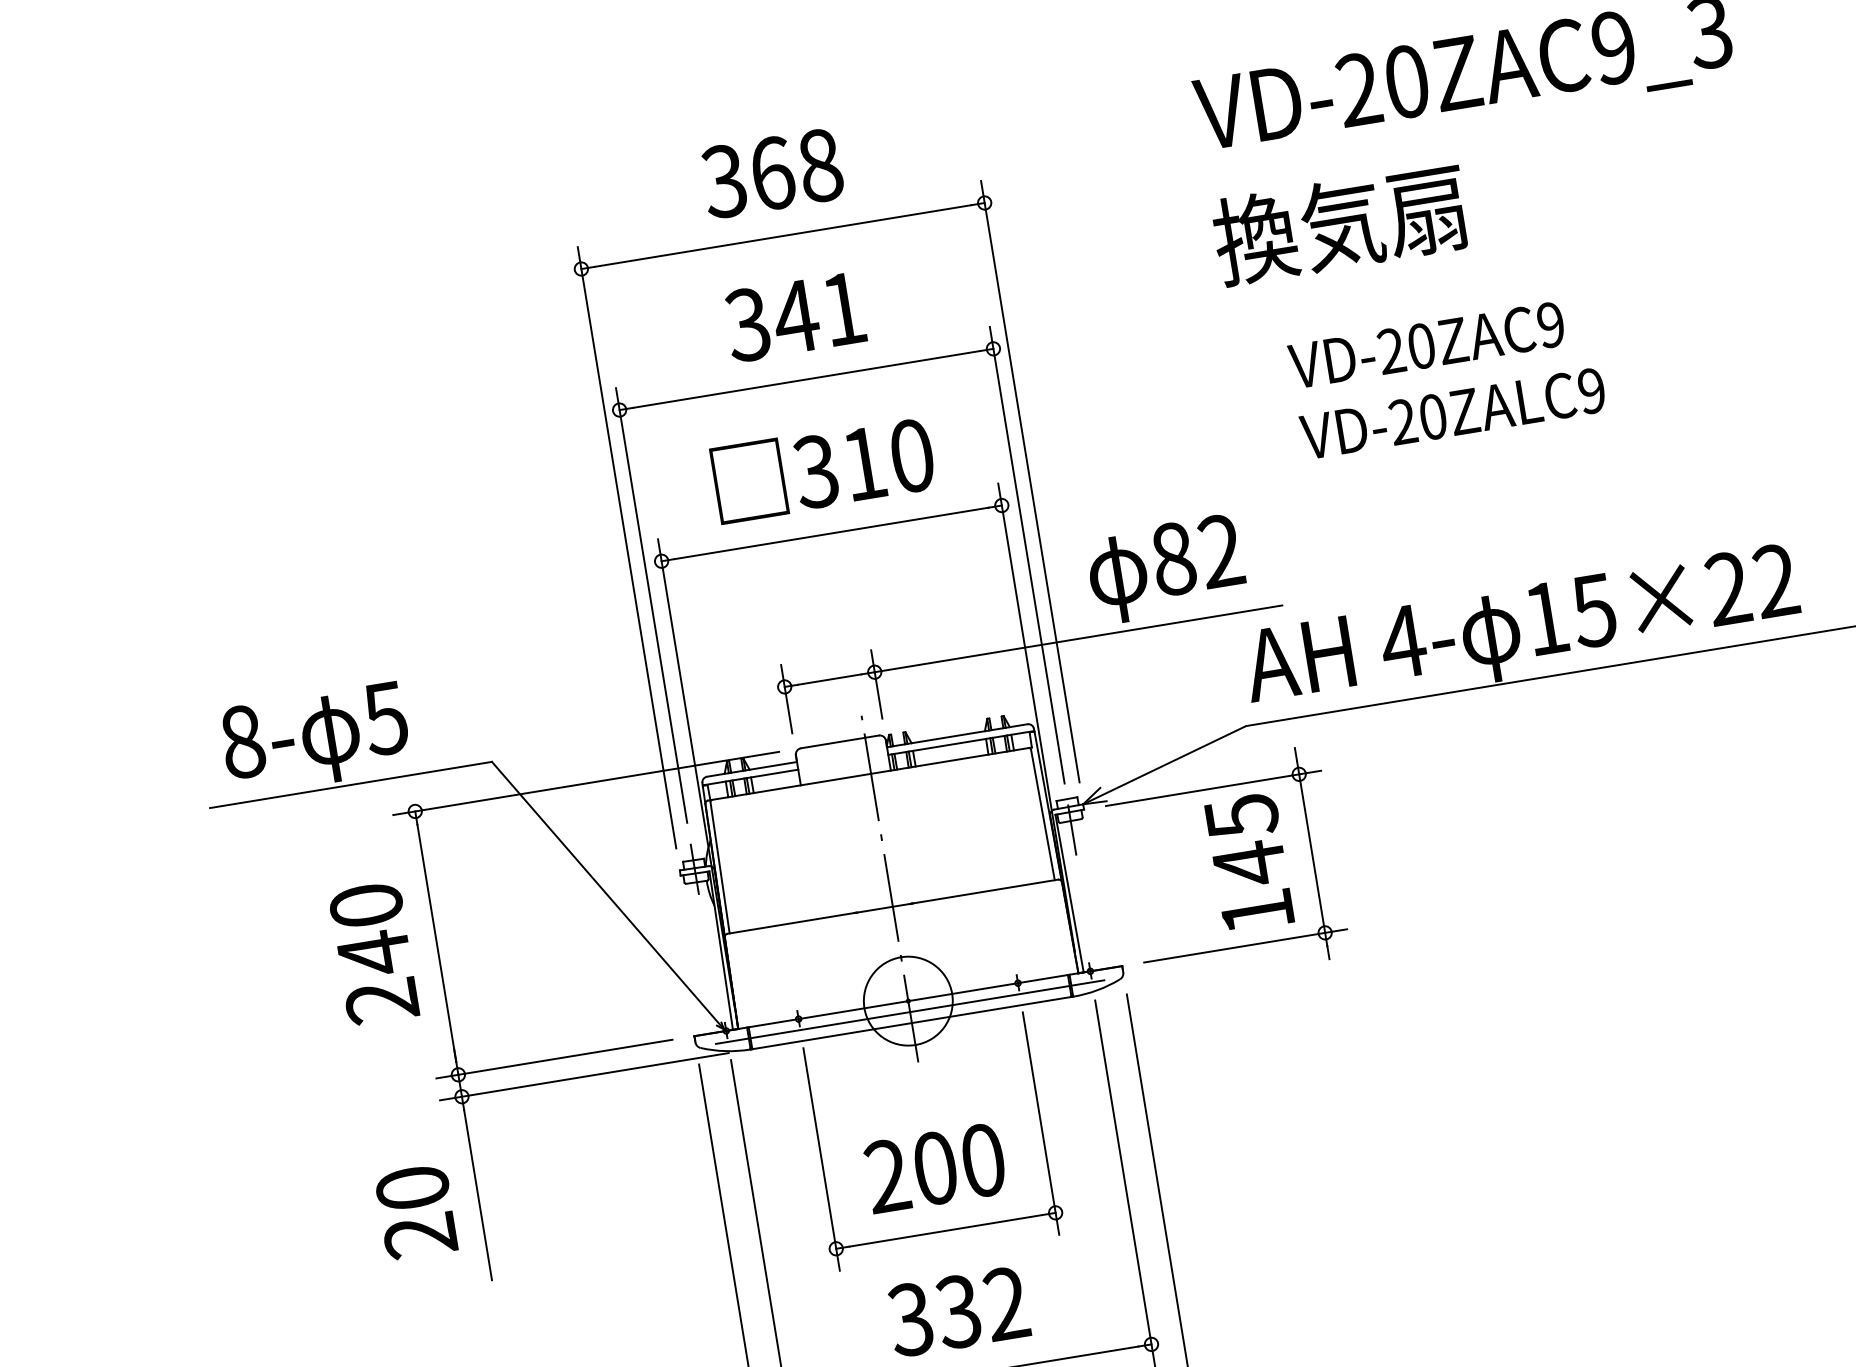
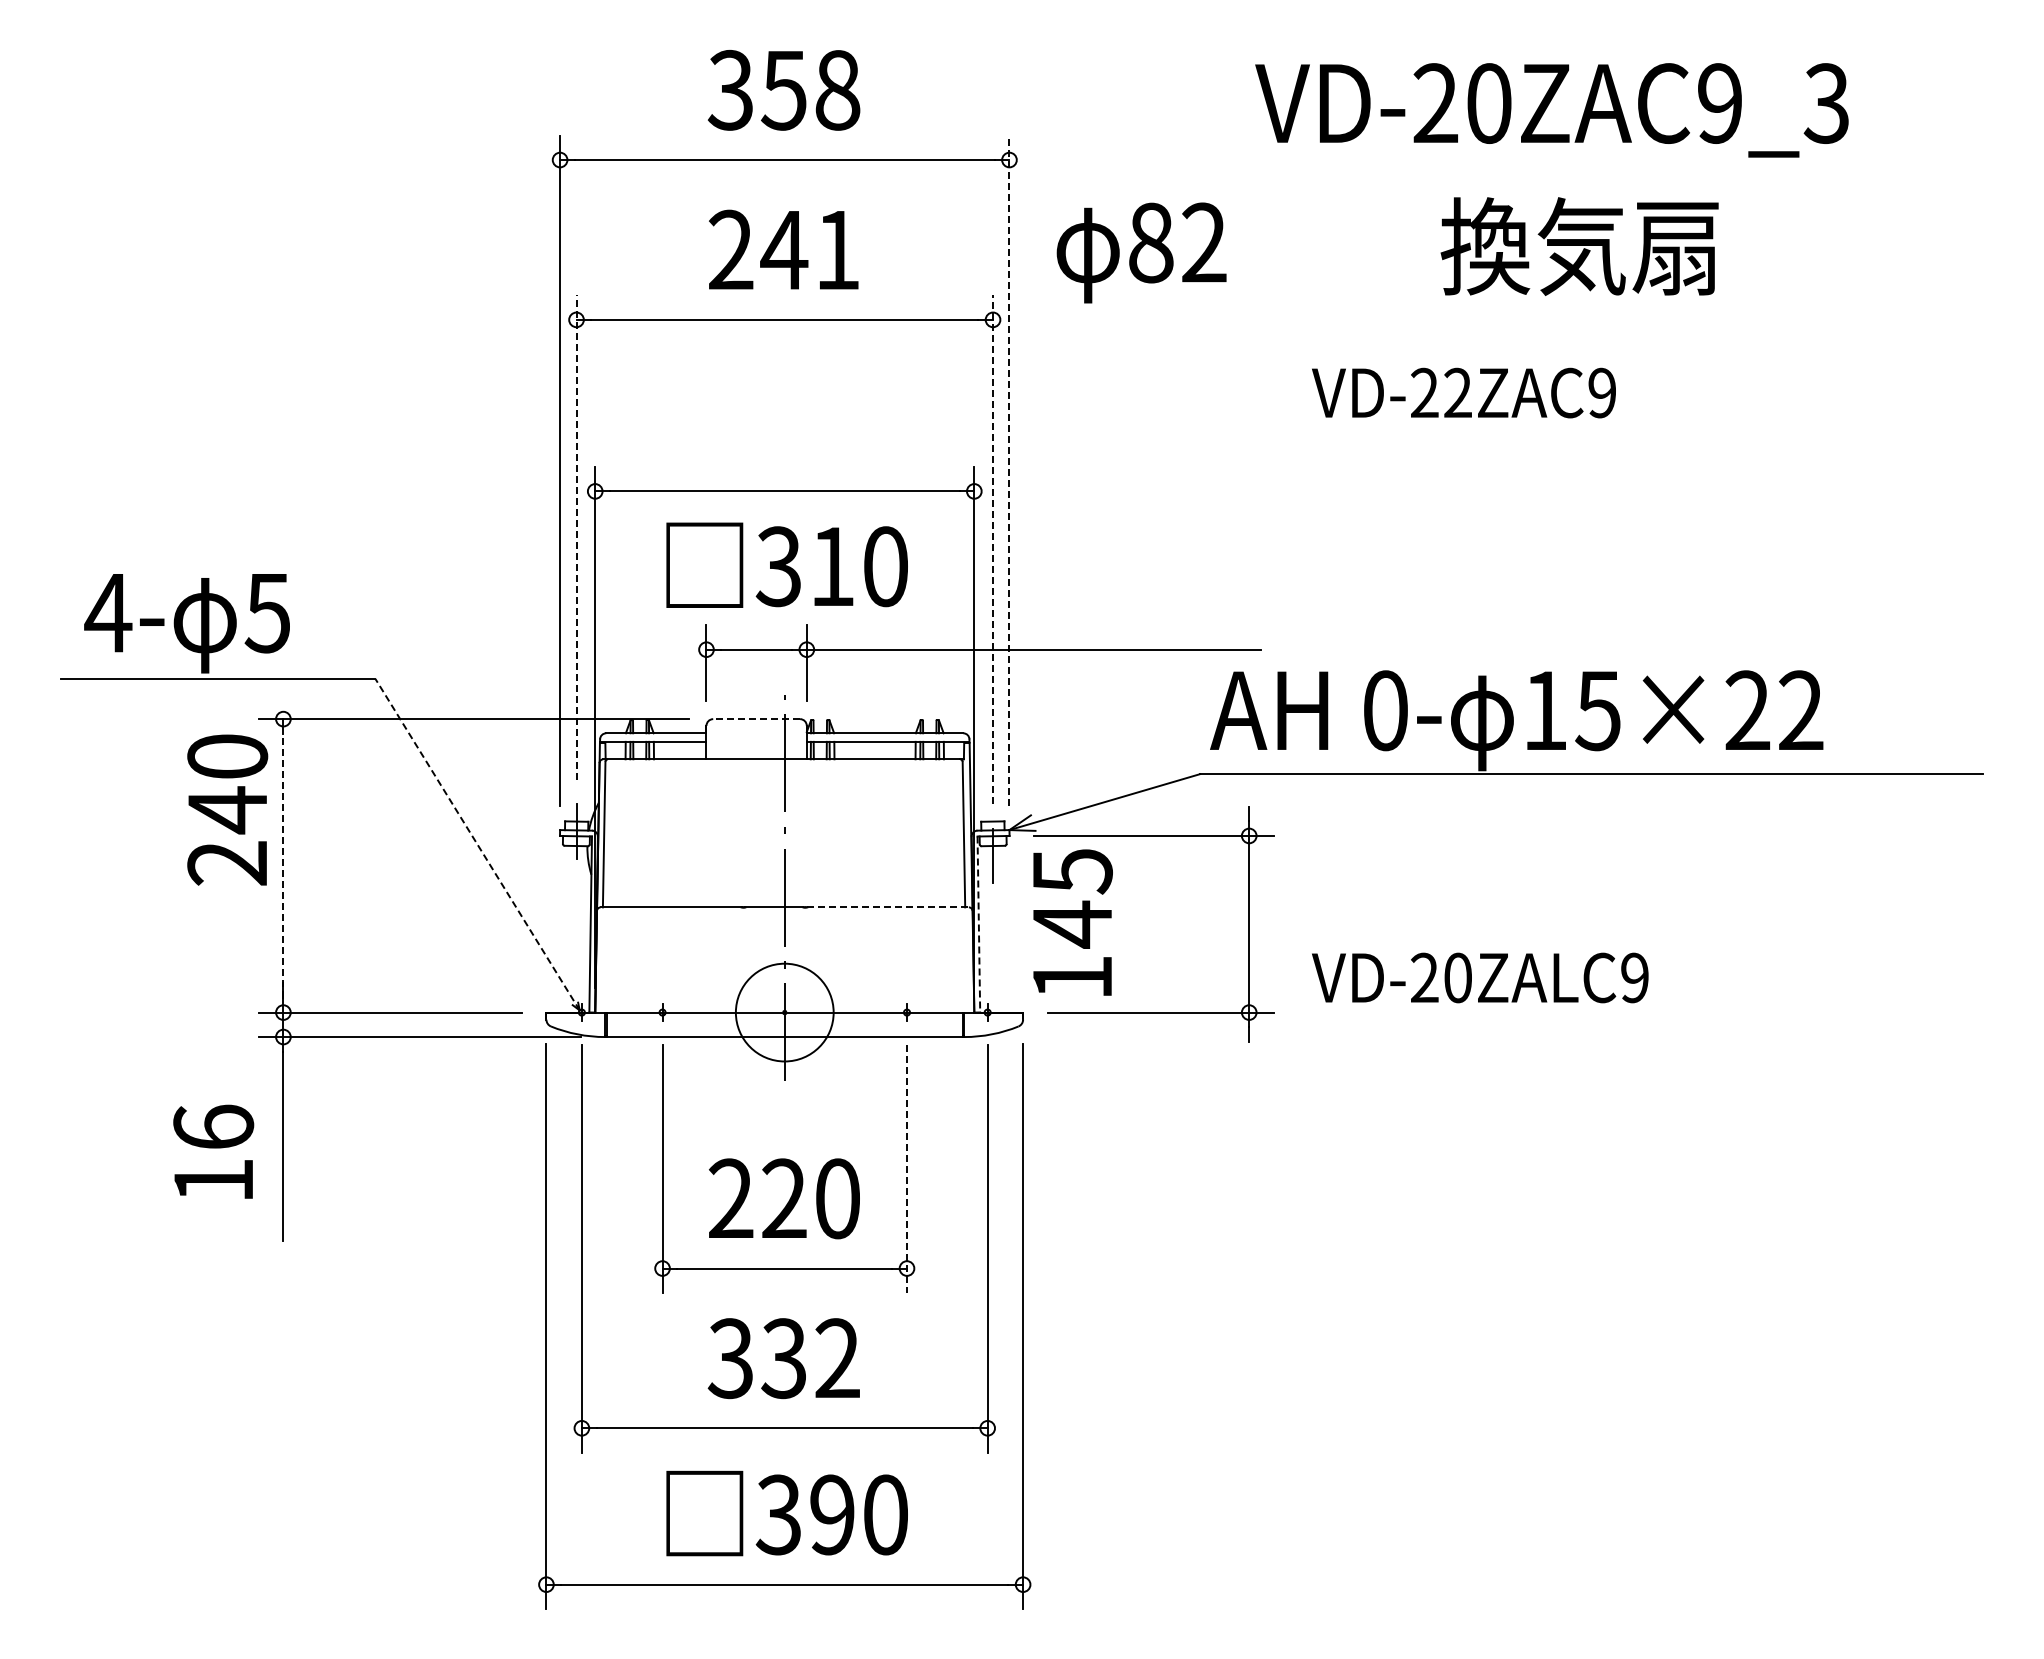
text: (772, 172) -> (784, 89), 368 -> 358
text: (1340, 224) -> (1579, 246), moved
text: (747, 325) -> (730, 250), 341 -> 241
text: (1420, 345) -> (1457, 392), VD-20ZAC9 -> VD-22ZAC9
text: (1453, 413) -> (1480, 977), moved
text: (822, 468) -> (786, 564), moved
line: (1030, 481) -> (1009, 470), solid -> dashed
line: (1027, 554) -> (993, 549), solid -> dashed
text: (1166, 569) -> (1141, 252), moved
line: (651, 605) -> (576, 537), solid -> dashed
text: (1403, 641) -> (1385, 710), 4- -> 0-
text: (242, 741) -> (108, 612), 8- -> 4-
line: (839, 742) -> (756, 719), solid -> dashed
text: (1249, 862) -> (1072, 922), moved
line: (985, 891) -> (888, 907), solid -> dashed
line: (1069, 894) -> (978, 925), solid -> dashed
line: (607, 895) -> (477, 844), solid -> dashed
line: (436, 942) -> (283, 865), solid -> dashed
text: (374, 953) -> (227, 809), moved
line: (909, 1011) -> (784, 1024), removed
line: (1041, 1123) -> (907, 1169), solid -> dashed
text: (935, 1168) -> (784, 1198), 200 -> 220
text: (416, 1211) -> (213, 1153), 20 -> 16

